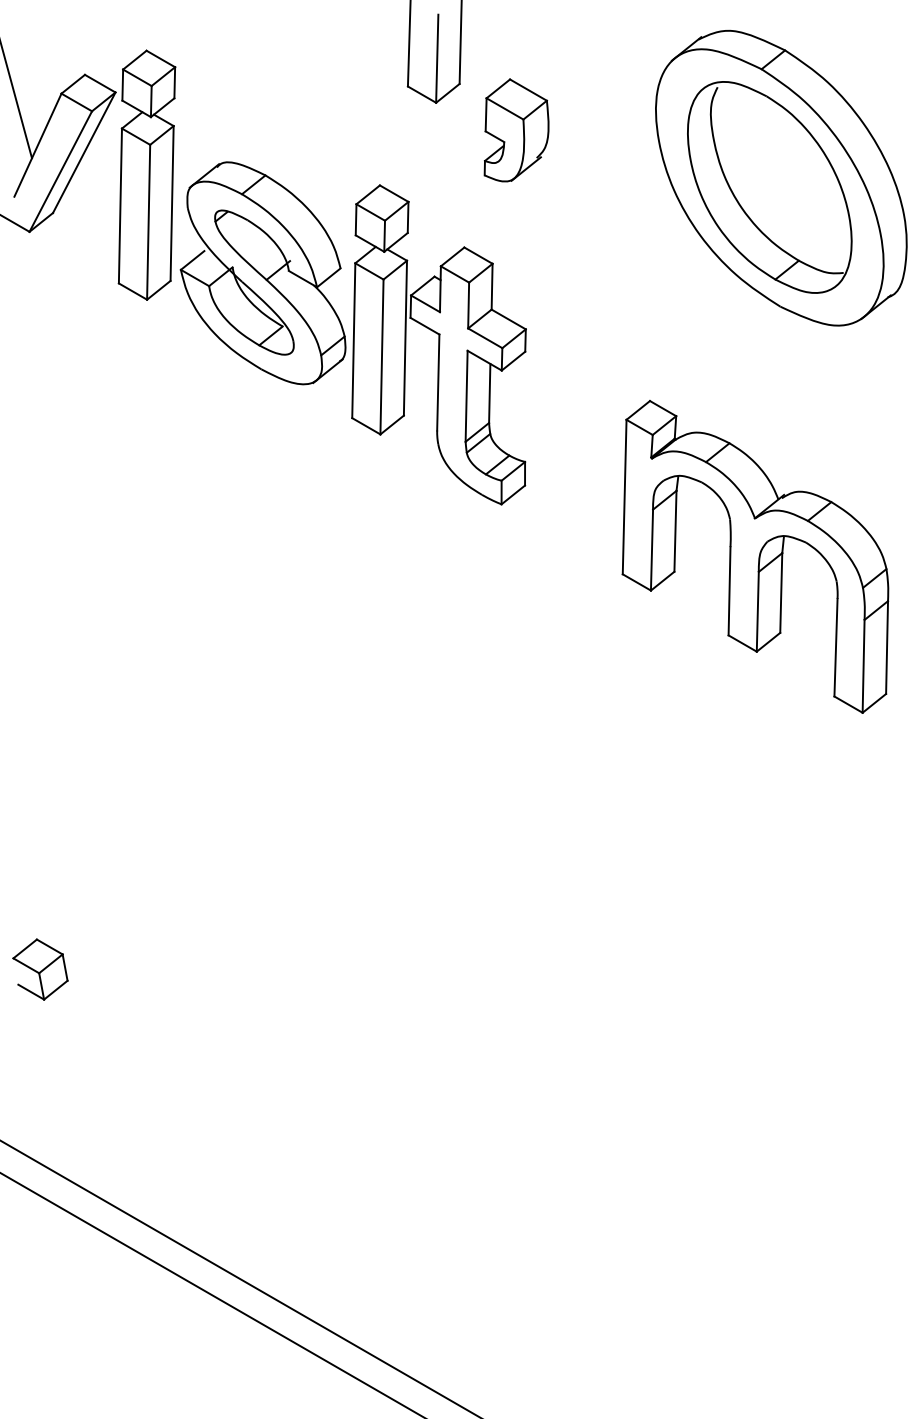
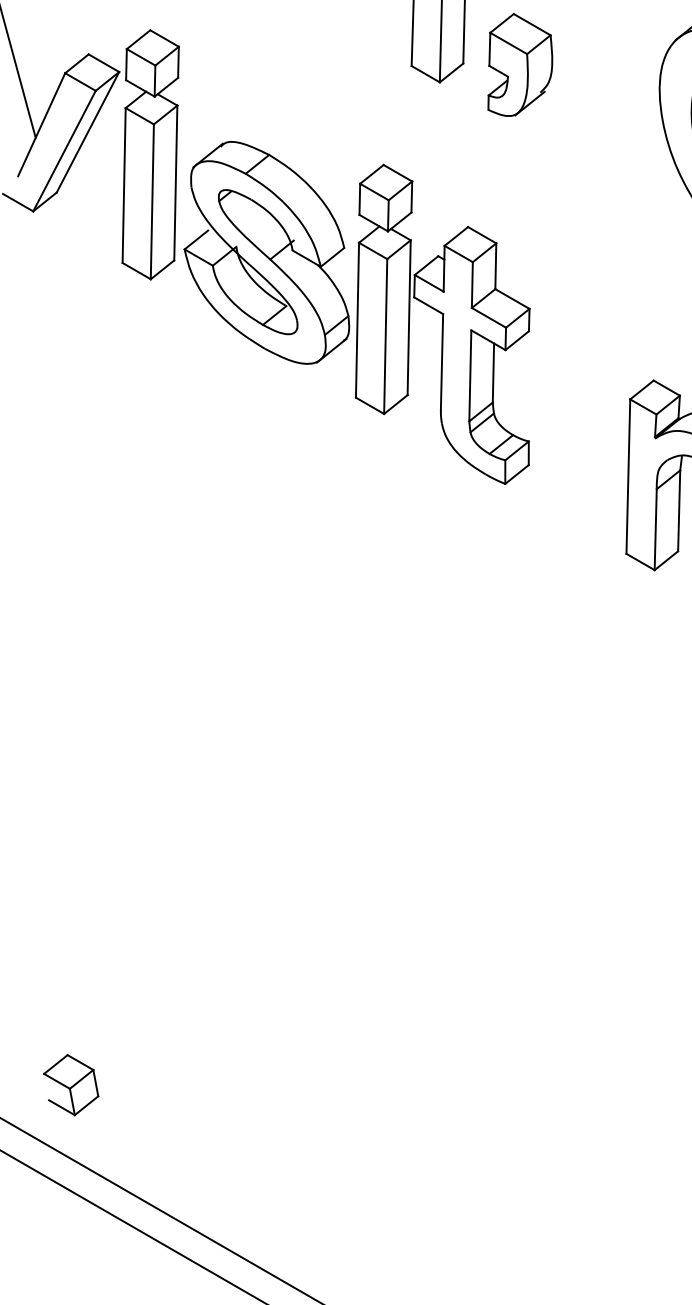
part: (516, 130) -> (520, 65), moved
part: (40, 969) -> (71, 1085), moved

